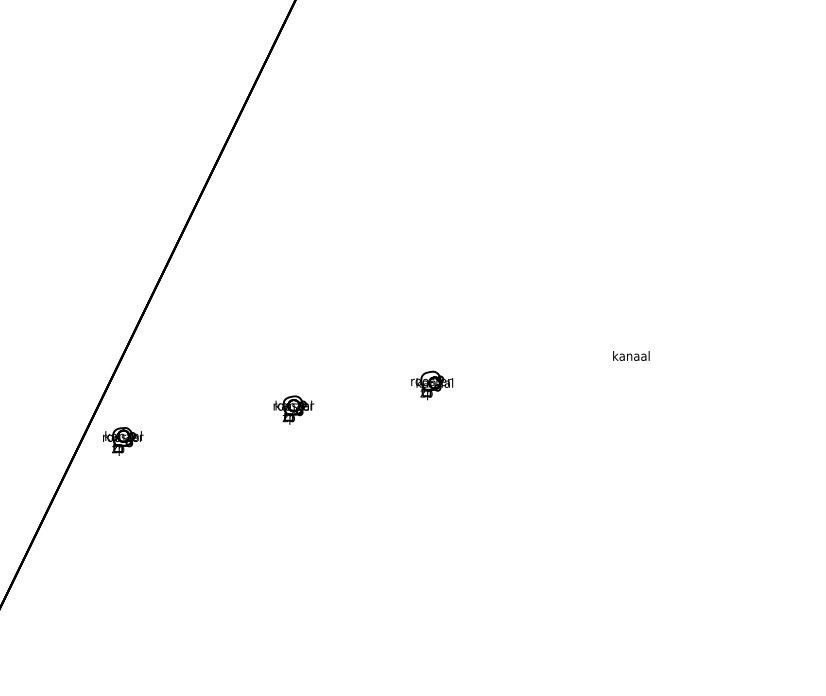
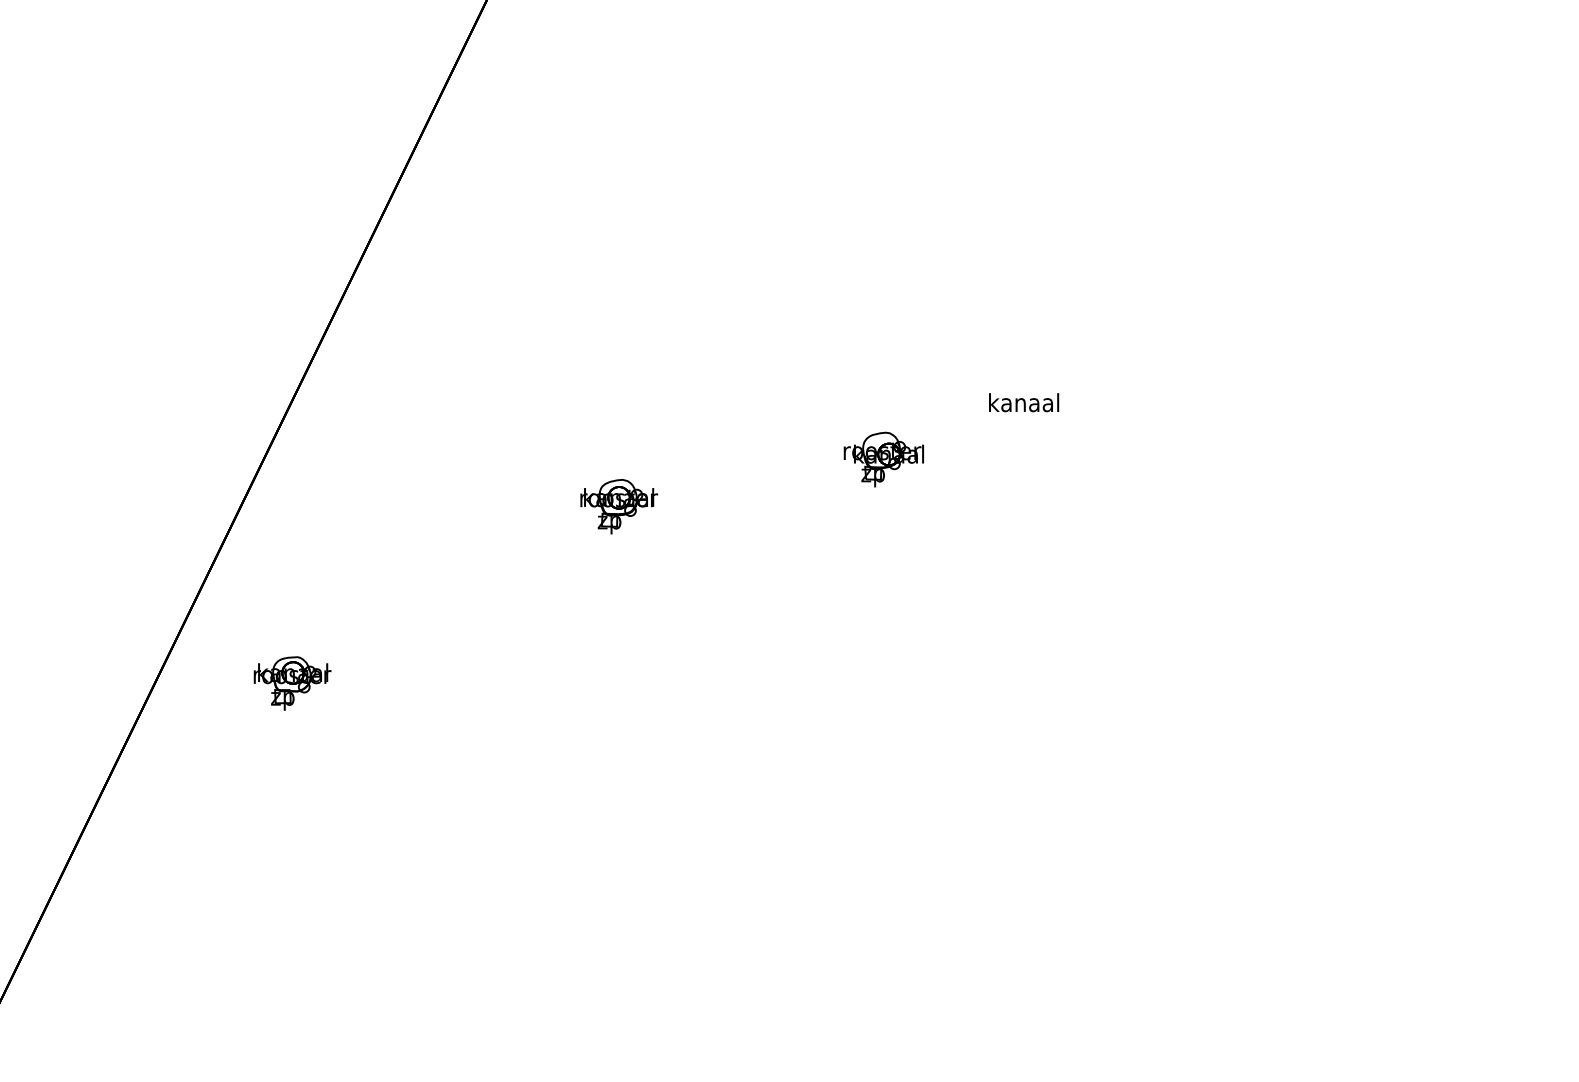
text: (631, 355) -> (1024, 401), moved
part: (123, 441) -> (292, 683), moved

